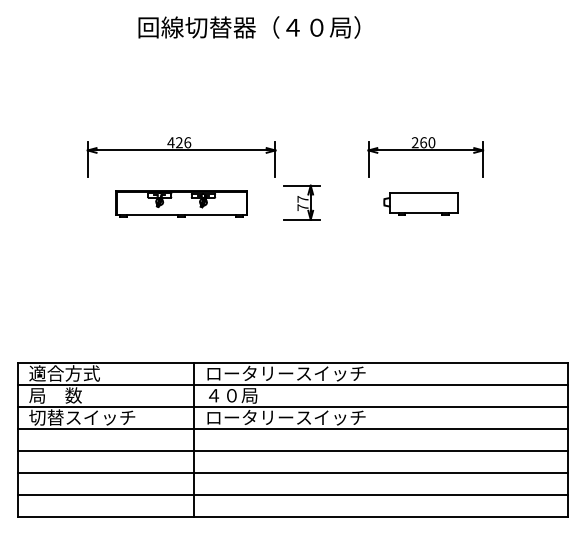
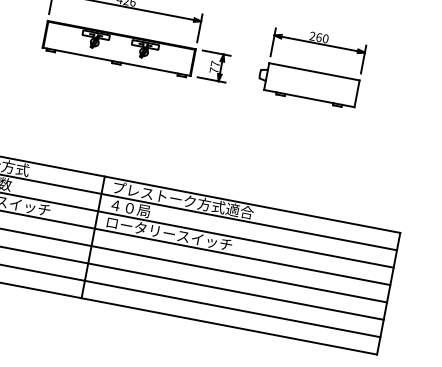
part: (181, 203) -> (119, 49), size x1.43
part: (420, 203) -> (307, 85), size x1.67
text: (295, 373) -> (183, 200), ロータリースイッチ -> プレストーク方式適合

